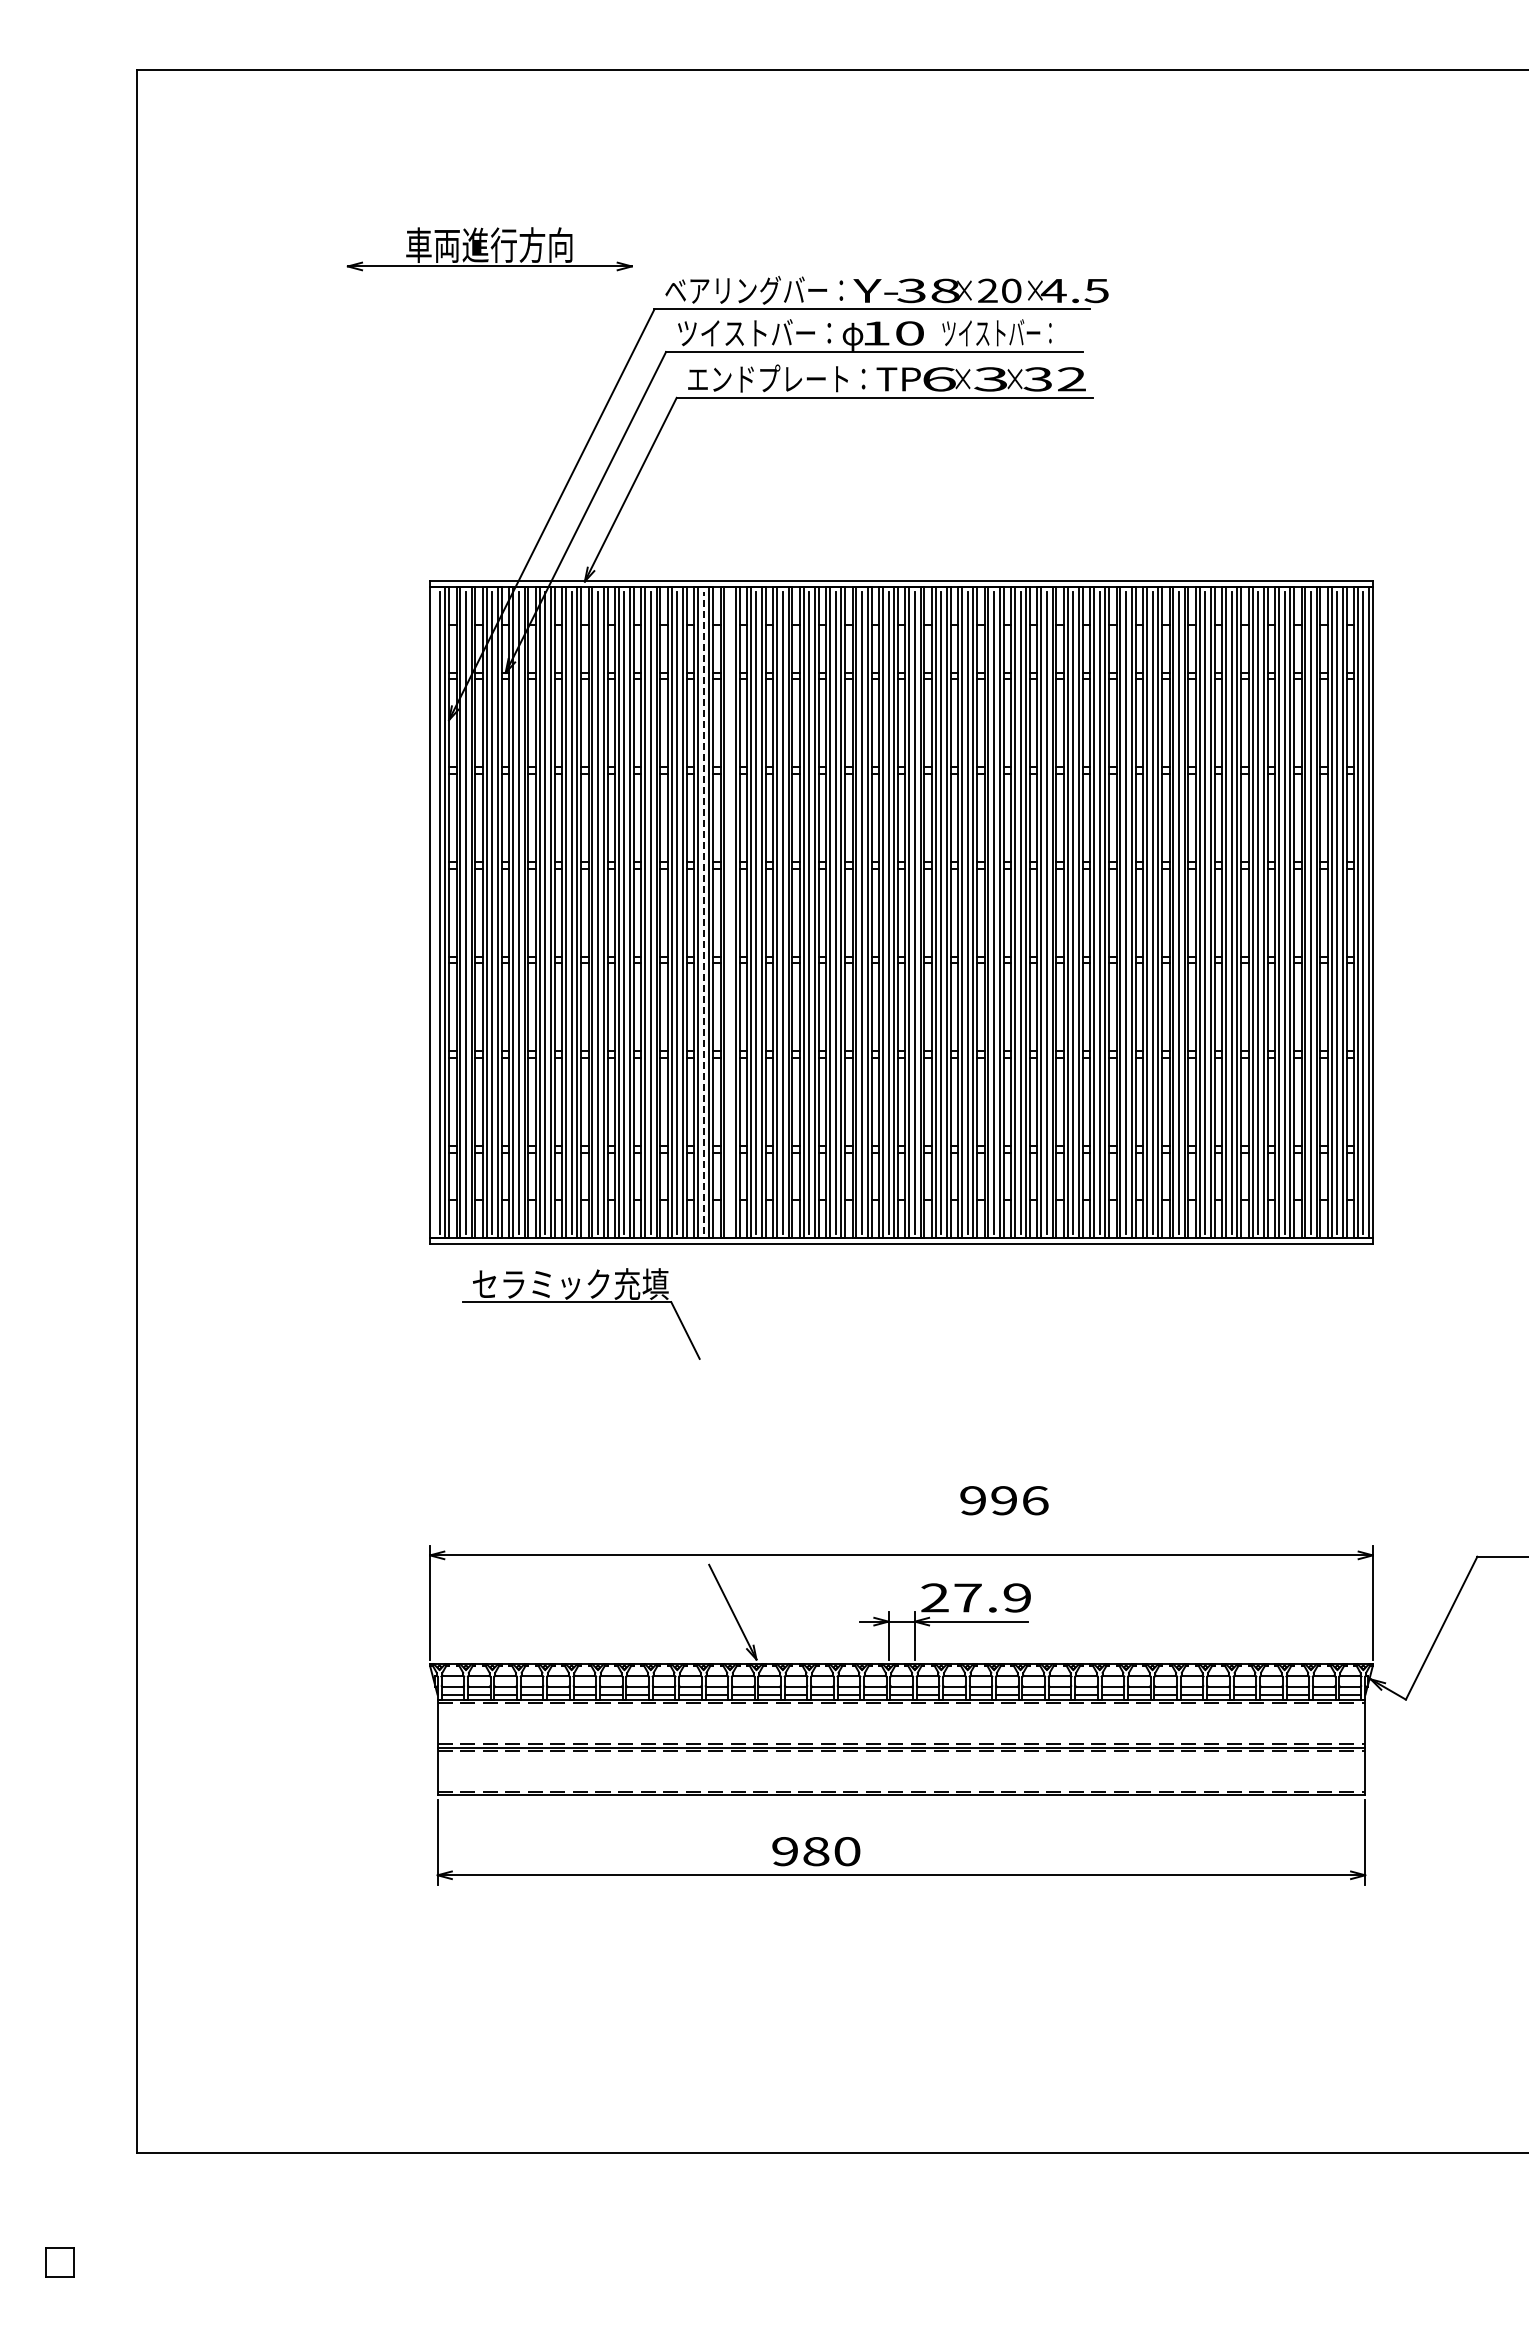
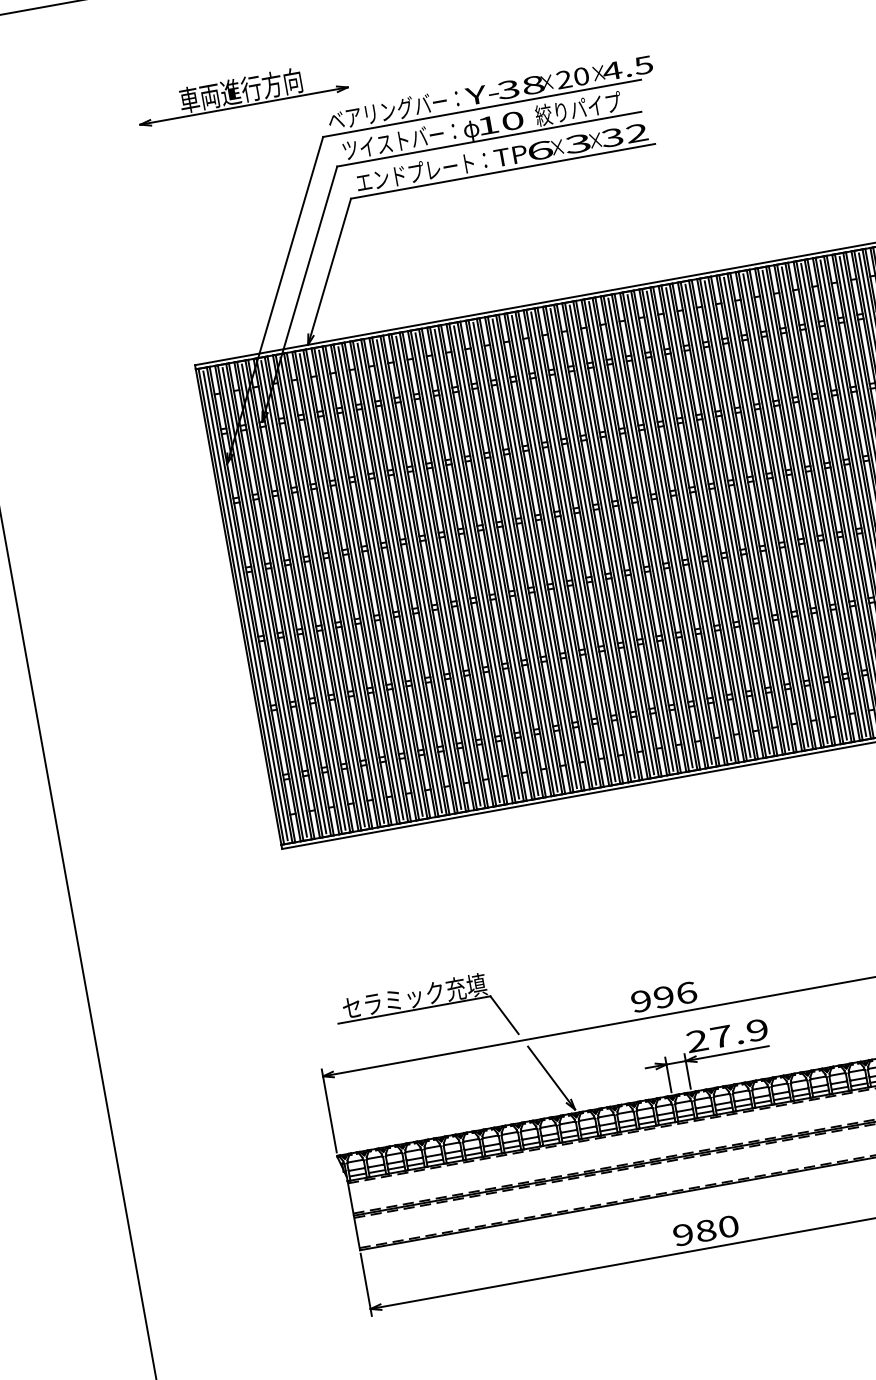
part: (489, 249) -> (241, 93), moved
text: (999, 332) -> (578, 108), ツイストバー： -> 絞りパイプ
line: (433, 912) -> (241, 606), added
line: (703, 912) -> (438, 570), dashed -> solid
line: (730, 912) -> (457, 567), added
part: (581, 1302) -> (424, 1008), moved
text: (1004, 1500) -> (664, 997), moved
text: (816, 1851) -> (706, 1230), moved

